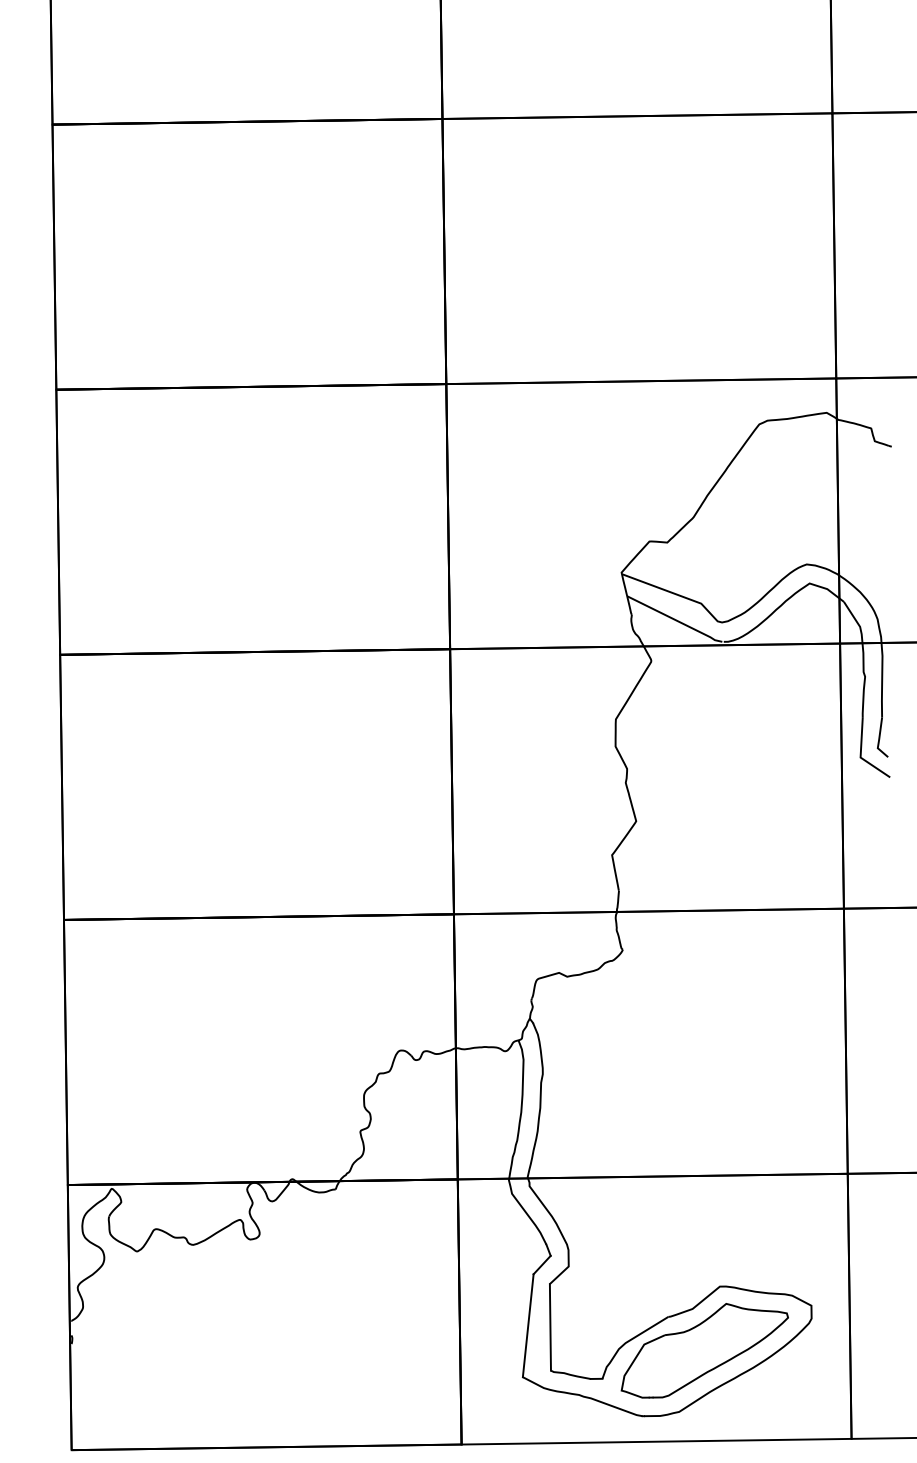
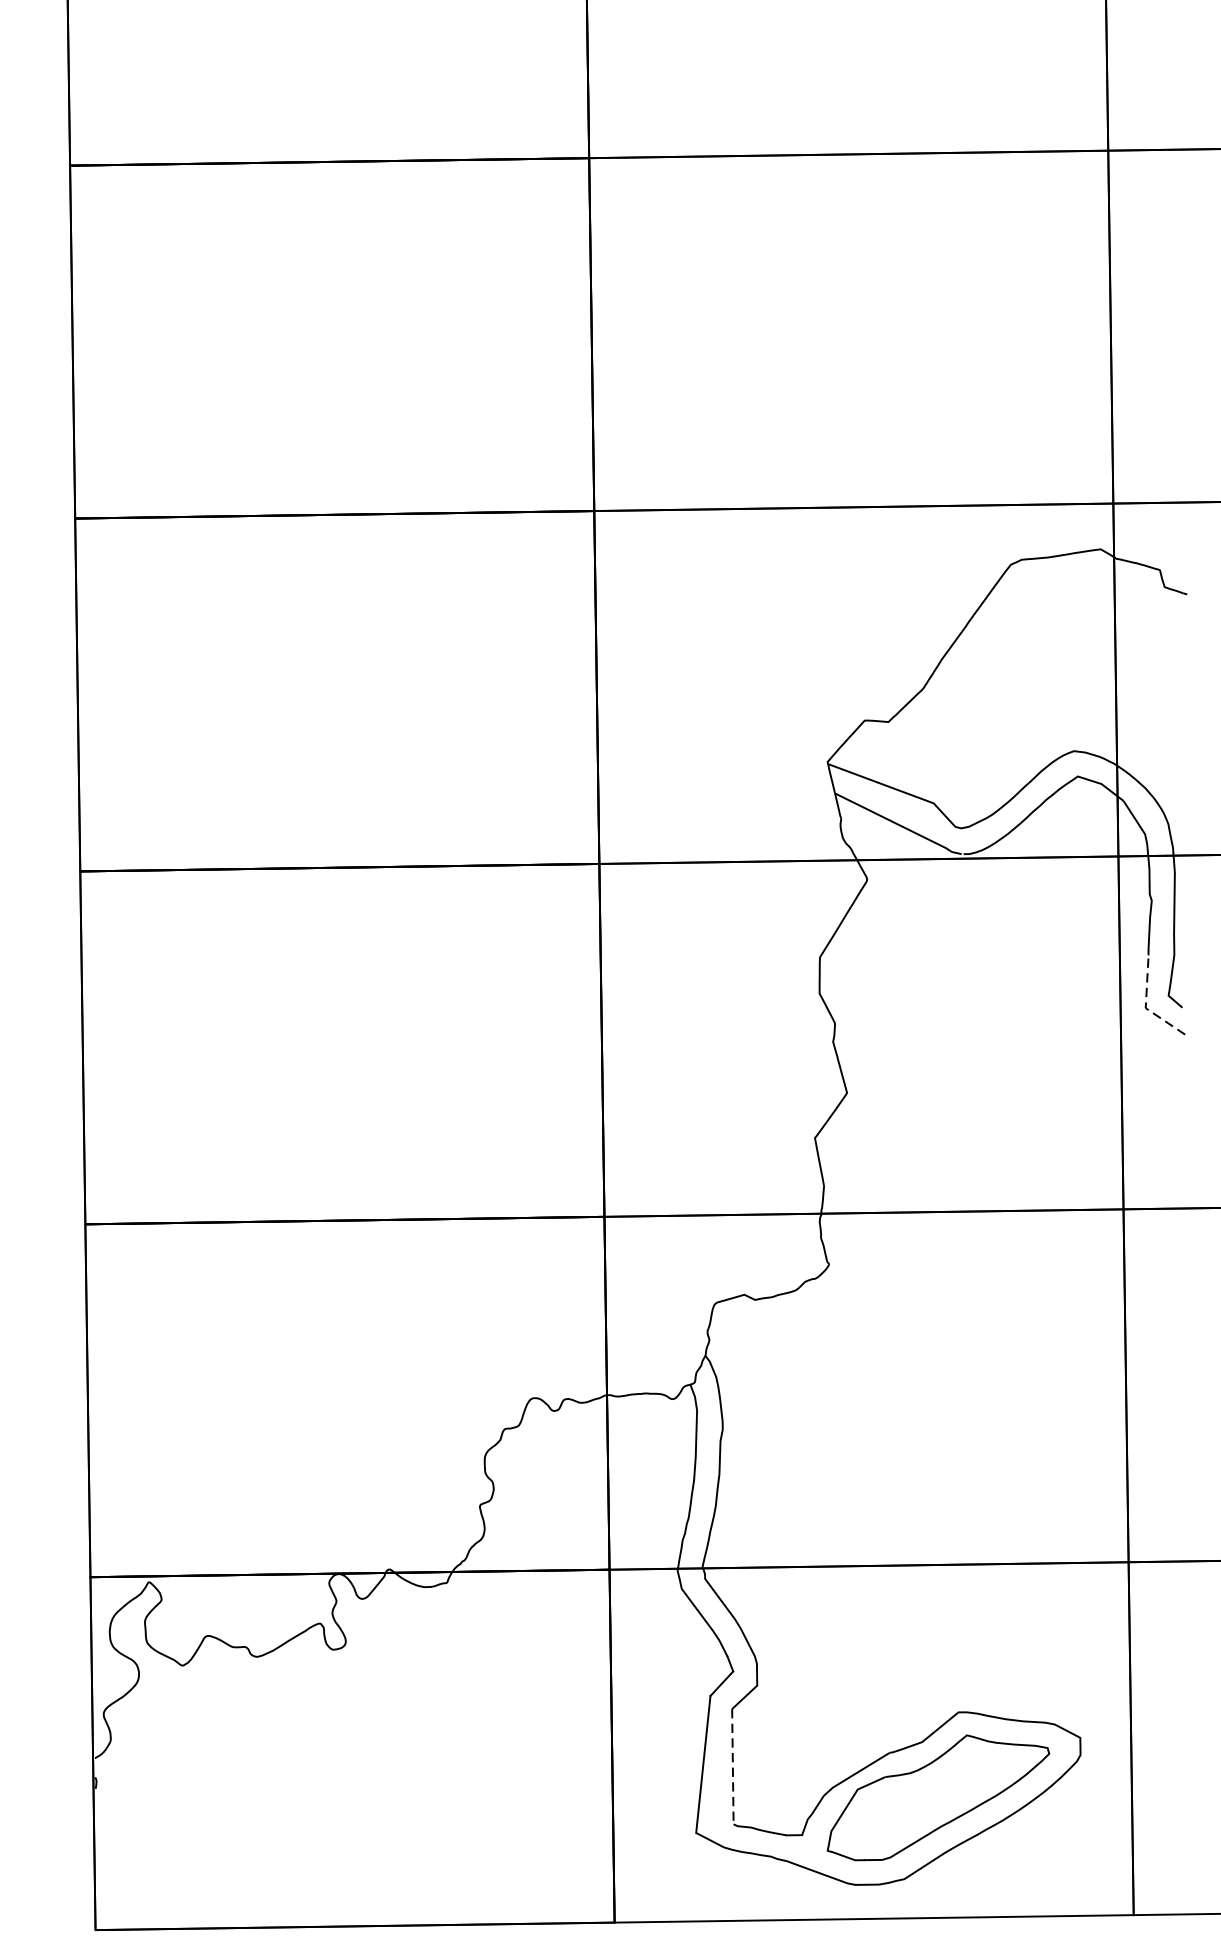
line: (860, 755) -> (1145, 1005), solid -> dashed
line: (550, 1327) -> (732, 1766), solid -> dashed

